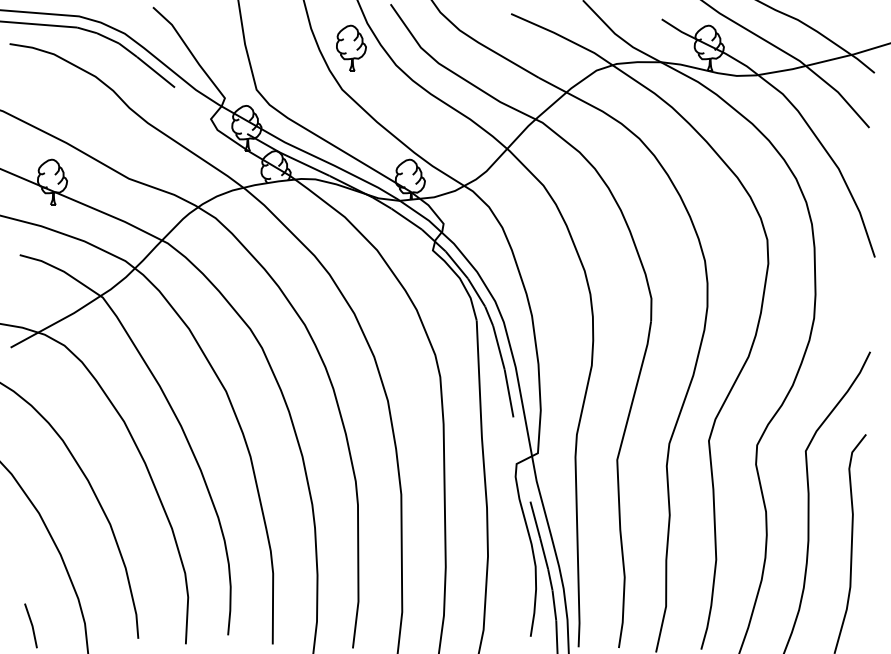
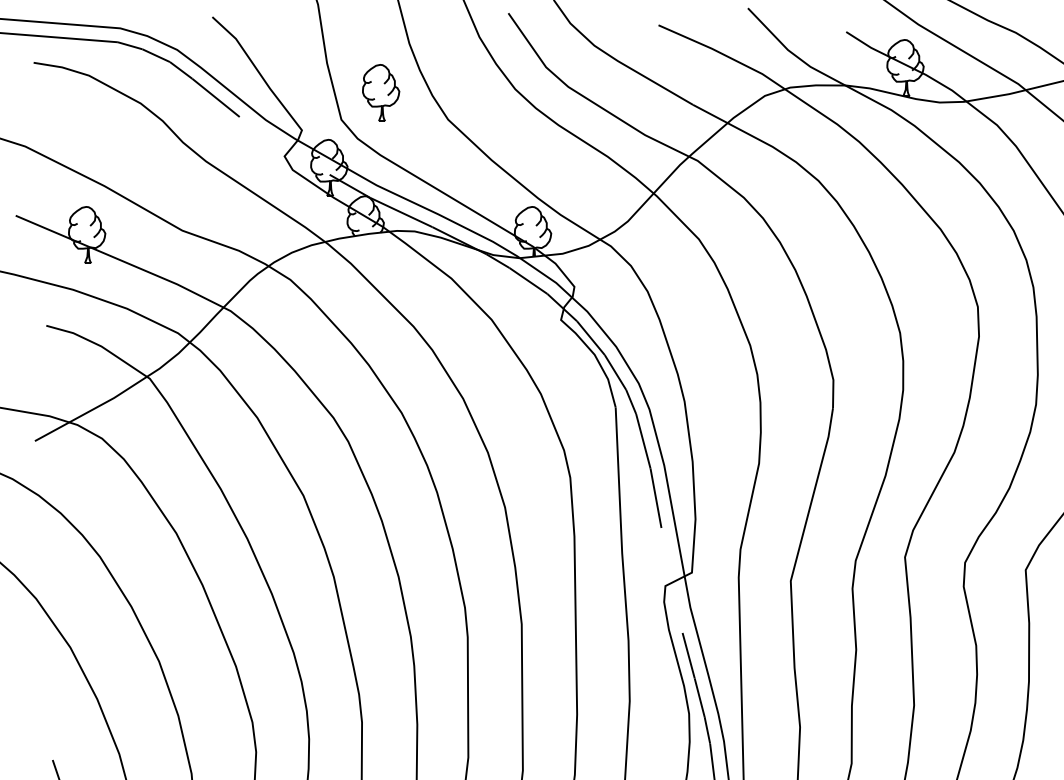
part: (351, 47) -> (381, 92), moved

